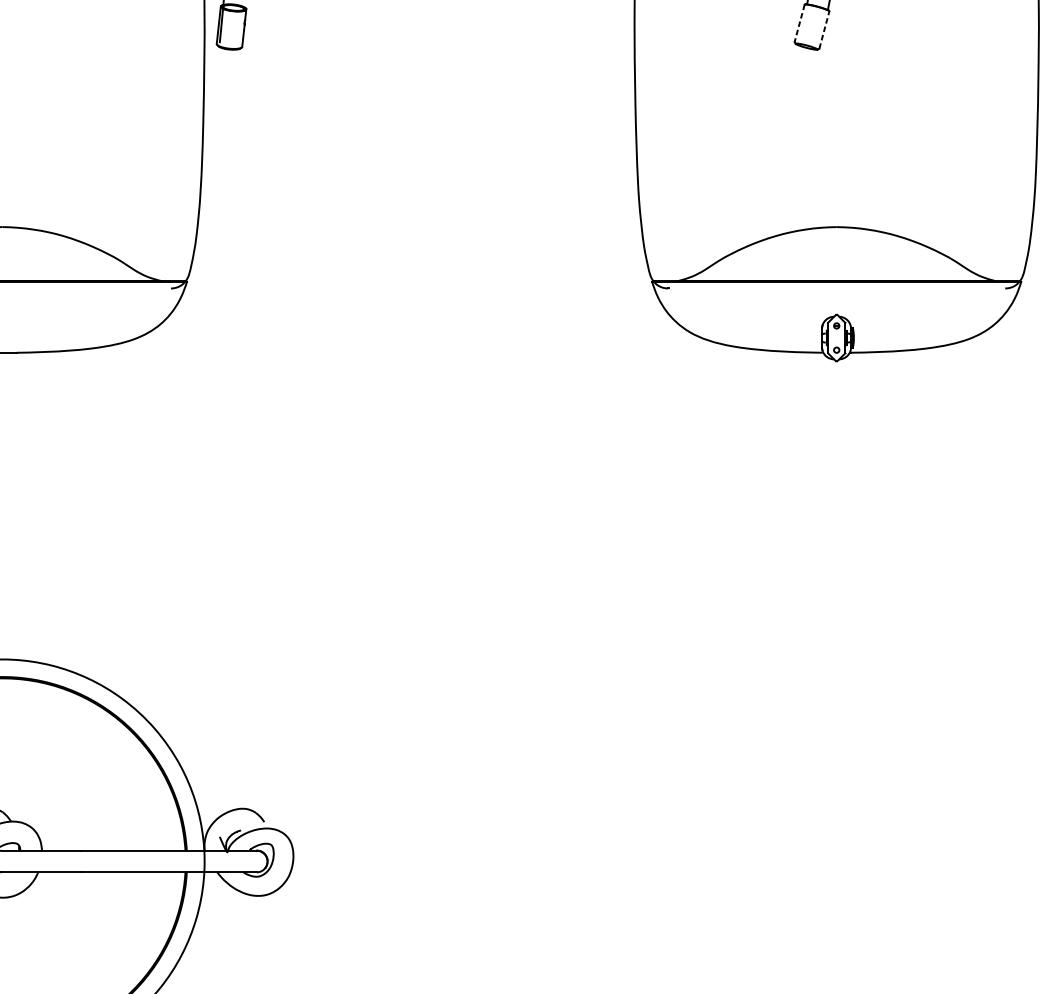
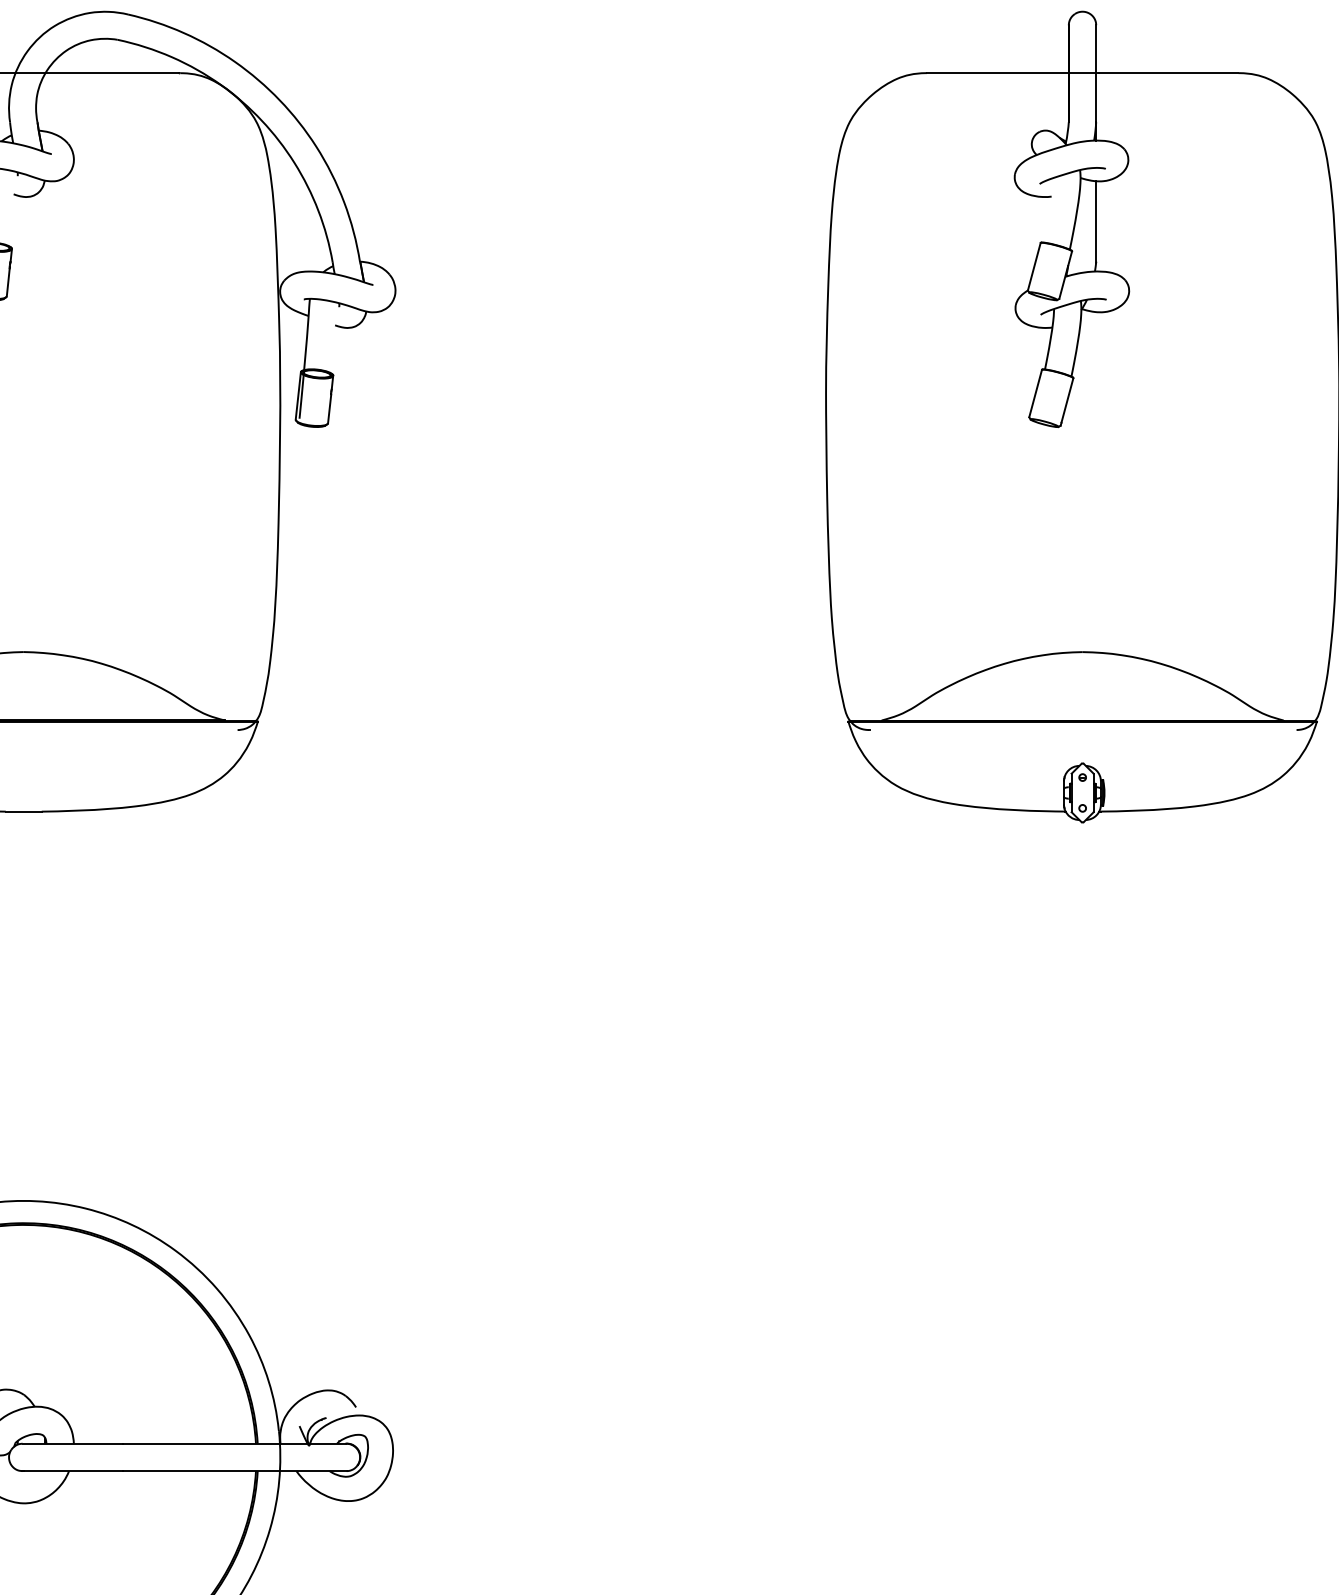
line: (799, 23) -> (1035, 393), dashed -> solid
line: (824, 29) -> (1067, 401), dashed -> solid

